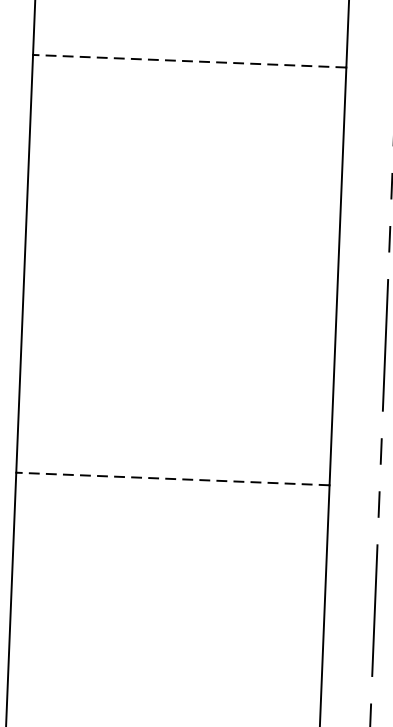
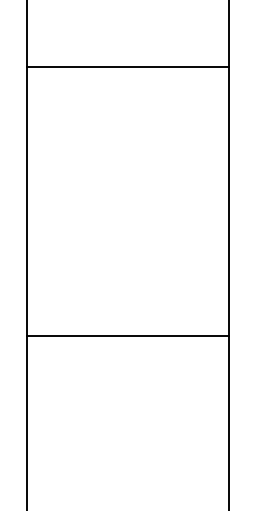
line: (188, 60) -> (127, 66), dashed -> solid
line: (172, 479) -> (127, 336), dashed -> solid

